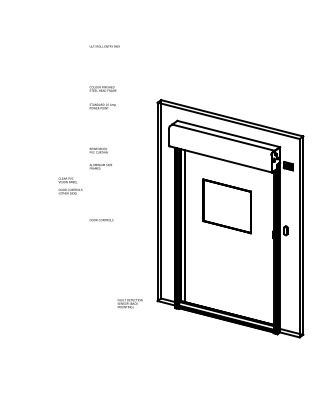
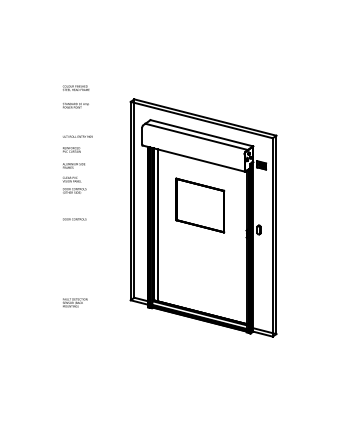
text: (104, 46) -> (77, 136), moved
text: (70, 185) -> (74, 184), moved
text: (130, 303) -> (75, 302), moved

